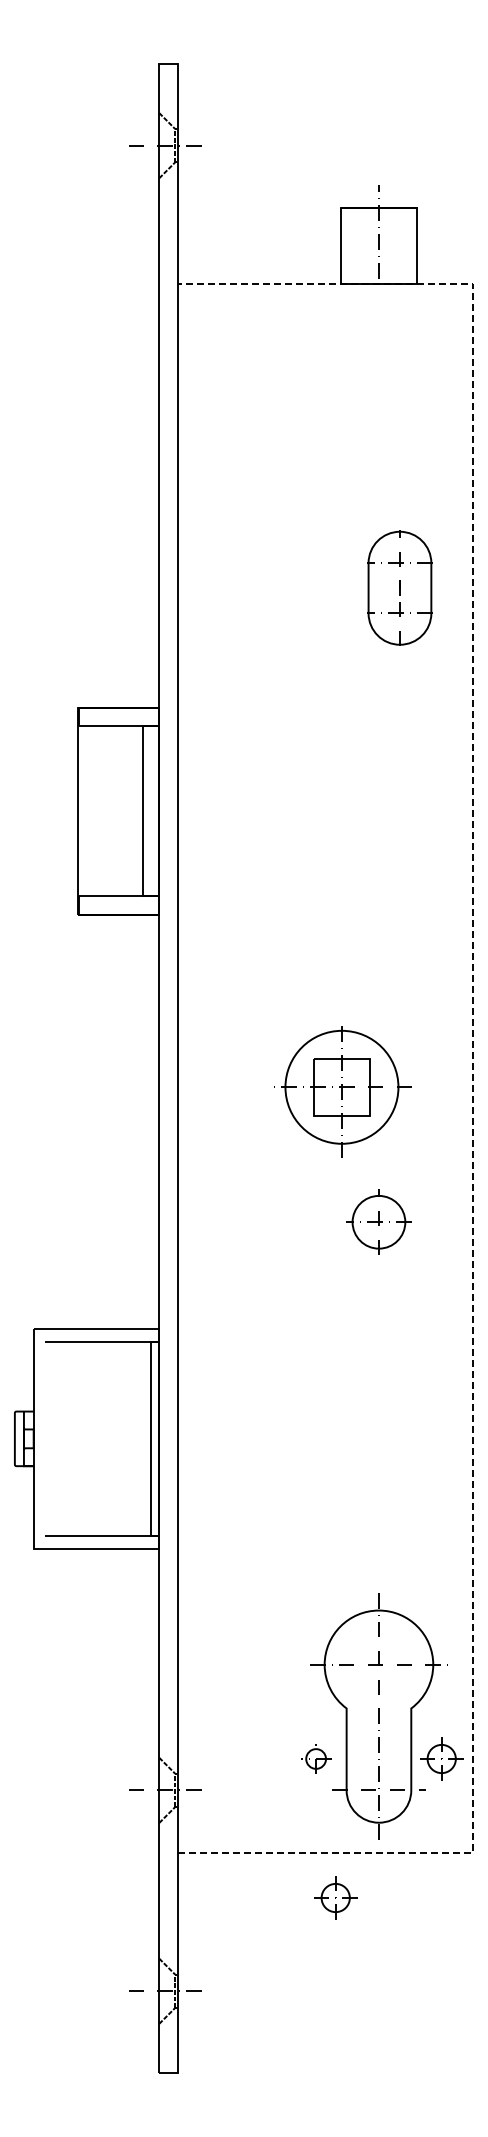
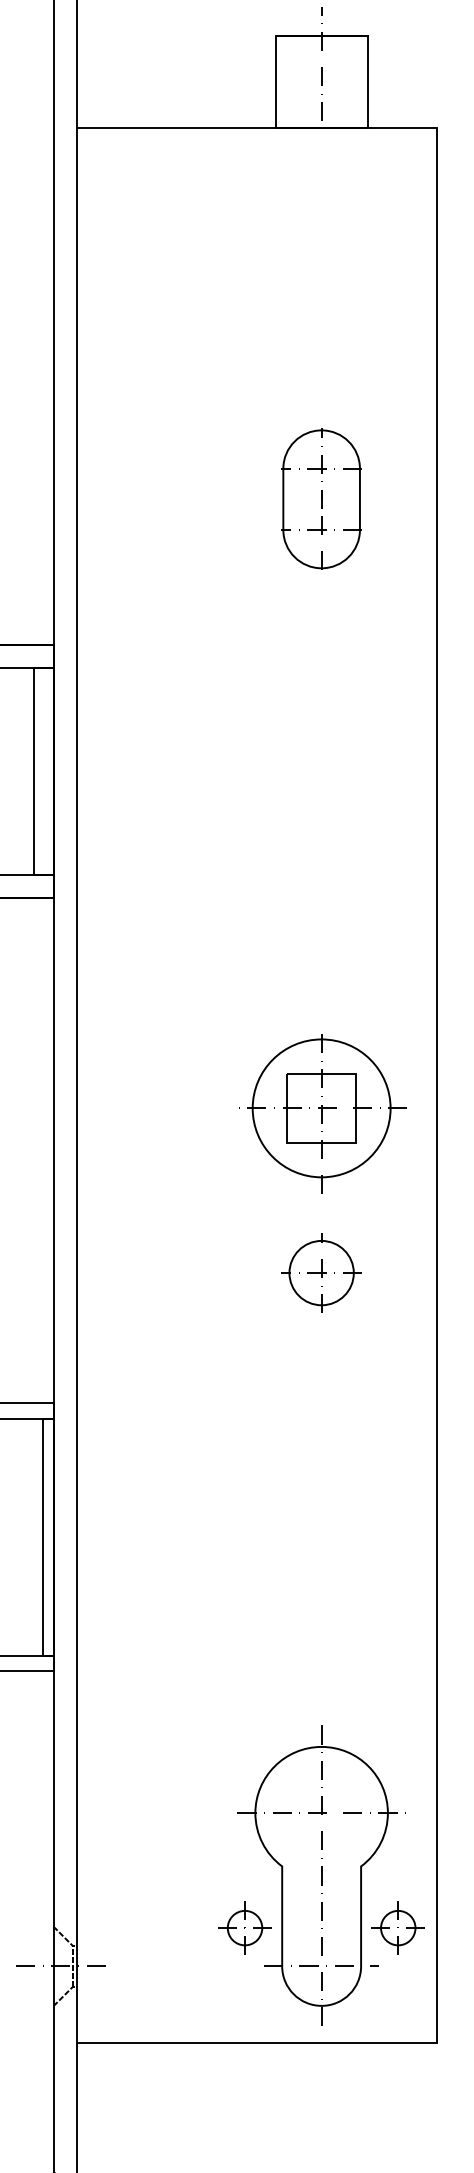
part: (399, 587) -> (321, 498), moved
line: (473, 1068) -> (437, 1085), dashed -> solid
part: (342, 1091) -> (322, 1113), moved
part: (315, 1758) -> (244, 1927), size x1.43
part: (335, 1897) -> (268, 2097), removed

